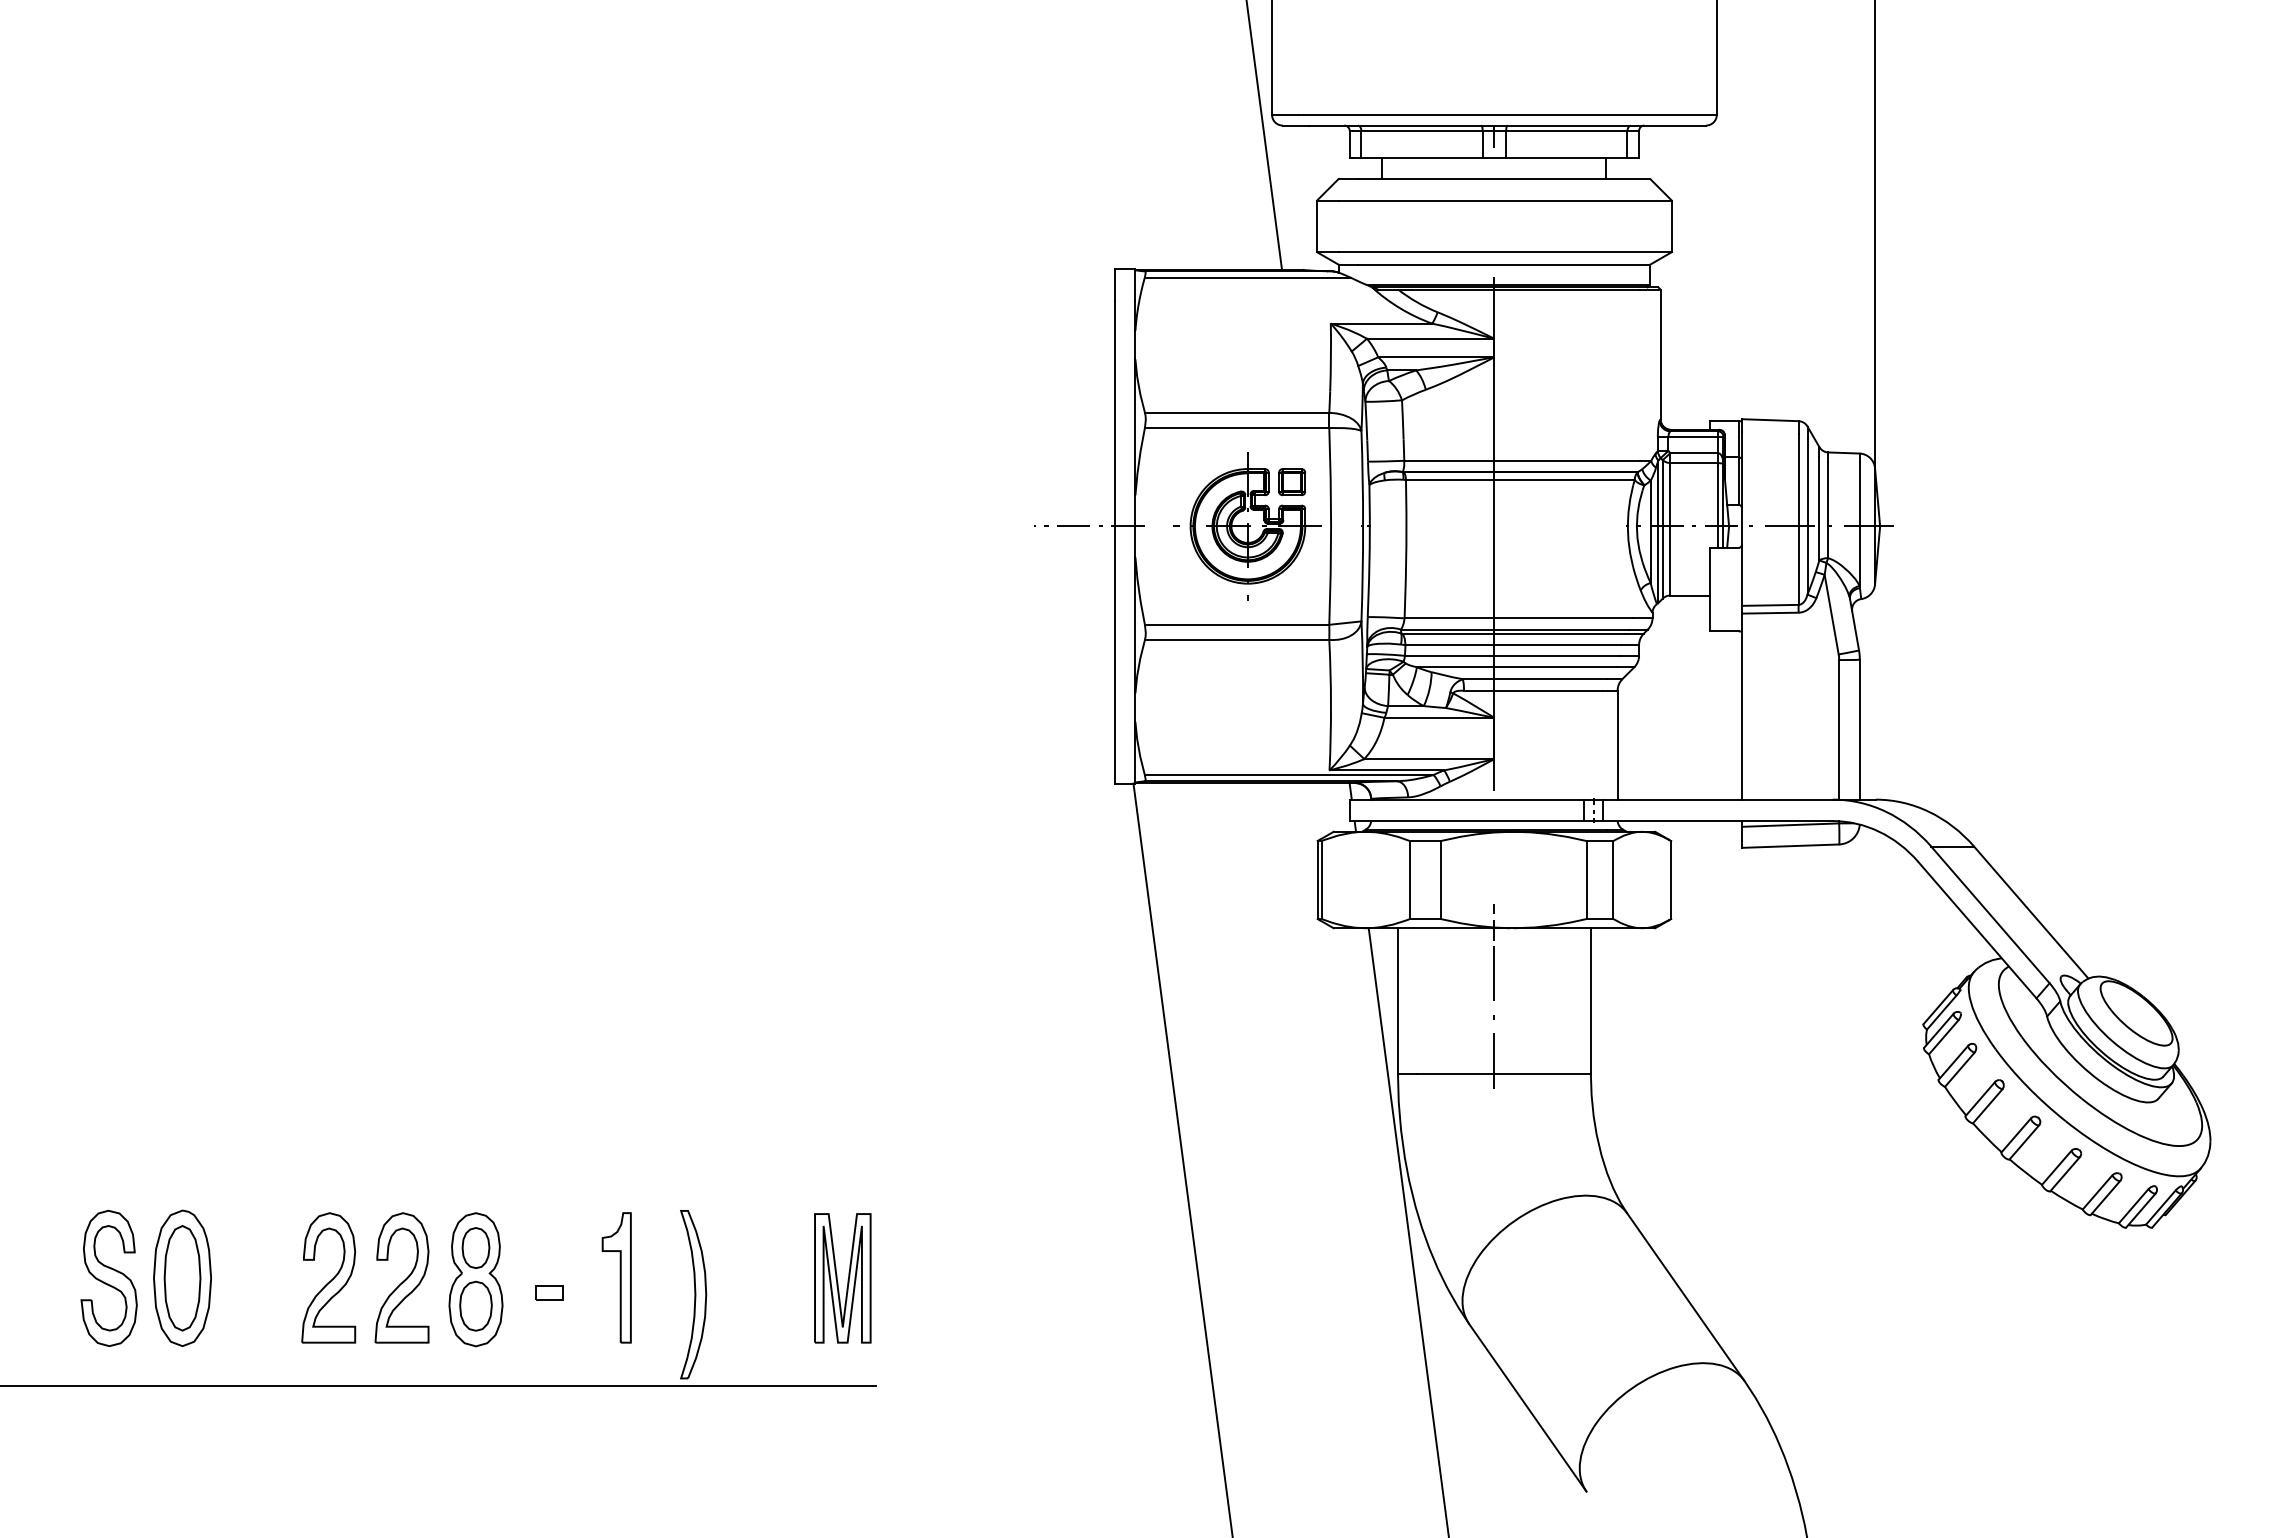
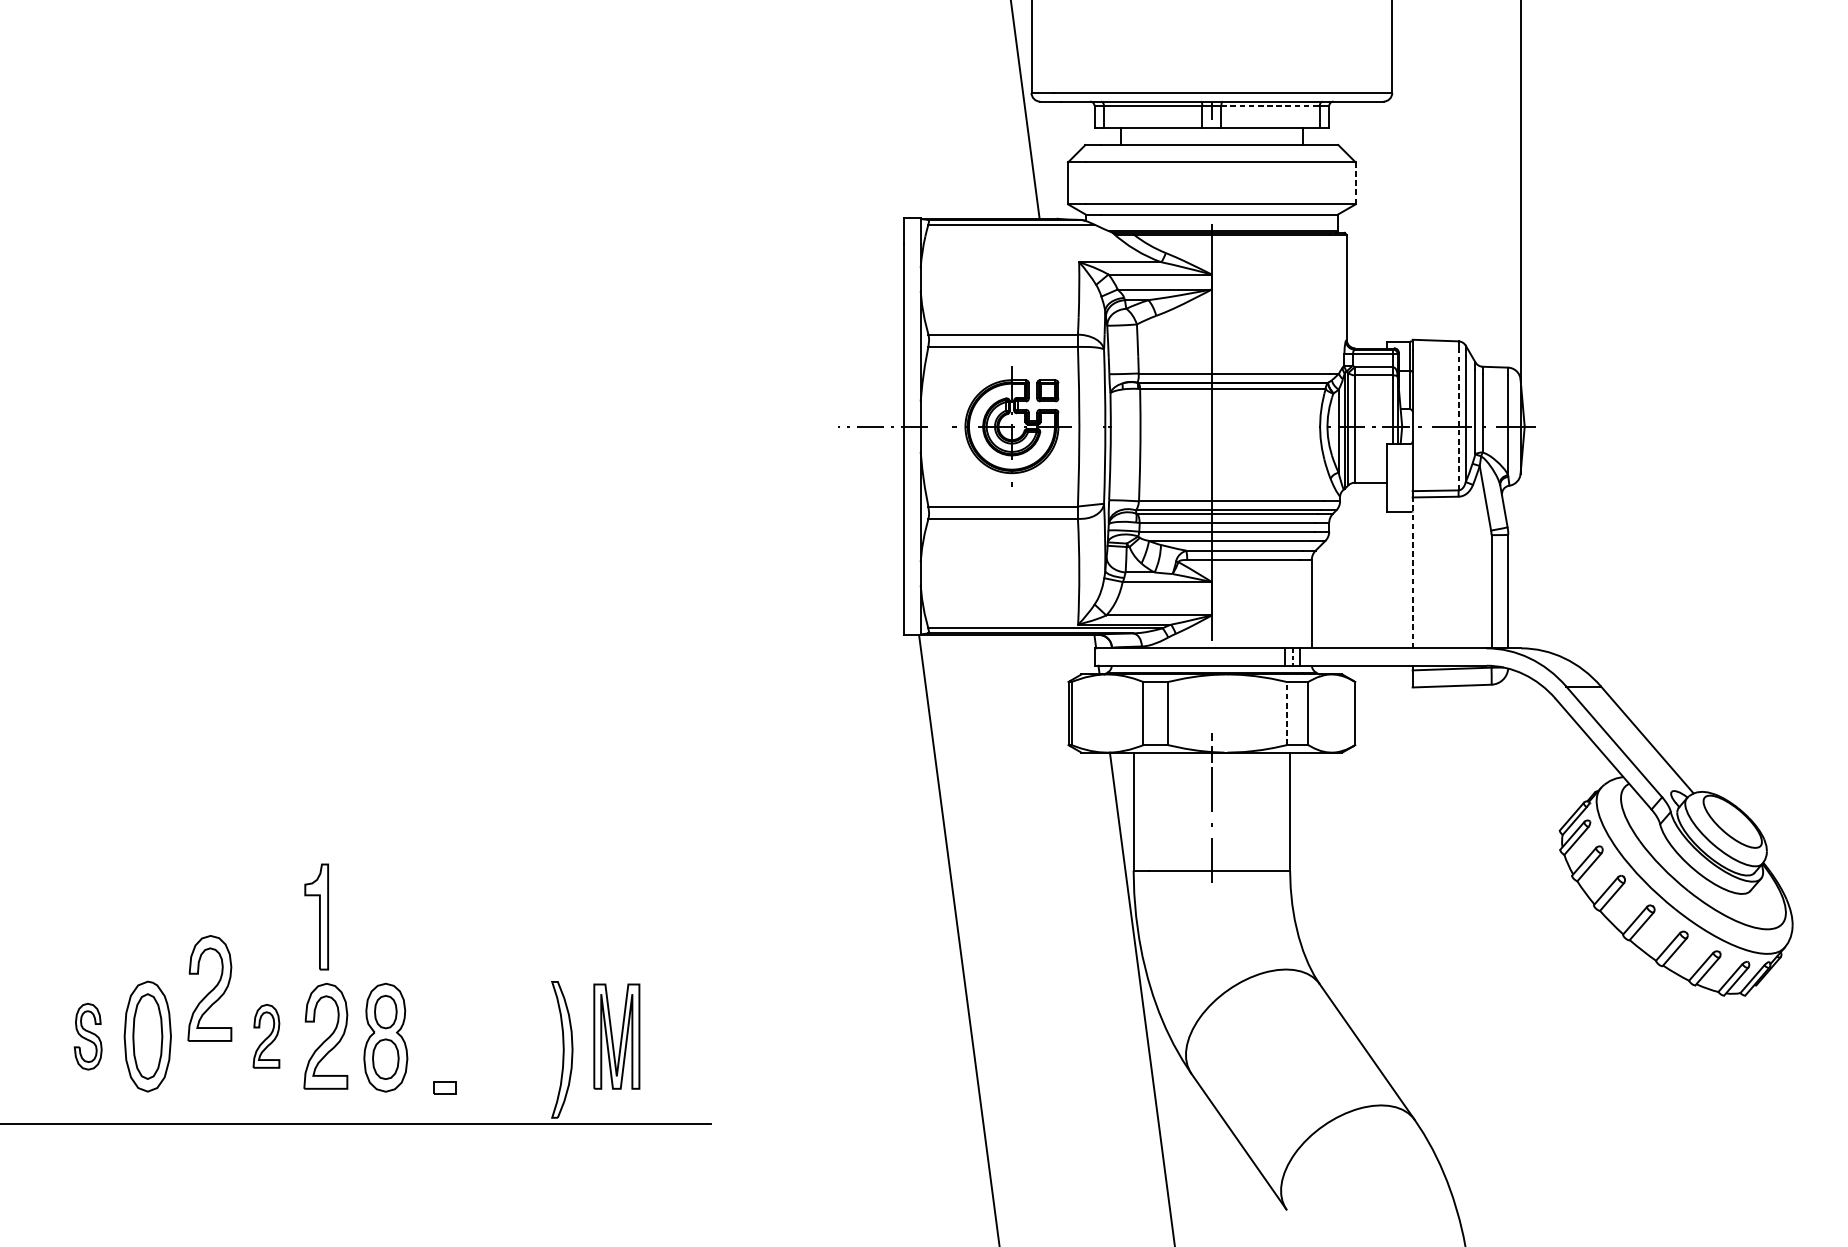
line: (1566, 130) -> (1270, 105), solid -> dashed
line: (1671, 226) -> (1355, 183), solid -> dashed
line: (1798, 519) -> (1458, 421), solid -> dashed
line: (1741, 706) -> (1412, 572), solid -> dashed
line: (1586, 880) -> (1286, 713), solid -> dashed
part: (258, 1218) -> (209, 988), added
part: (328, 1277) -> (266, 1035), size x0.6
part: (616, 1277) -> (316, 916), moved
part: (108, 1278) -> (87, 1036), size x0.6
part: (842, 1278) -> (616, 1036), moved
part: (549, 1292) -> (445, 1087), moved

